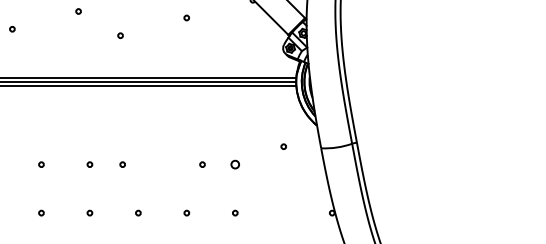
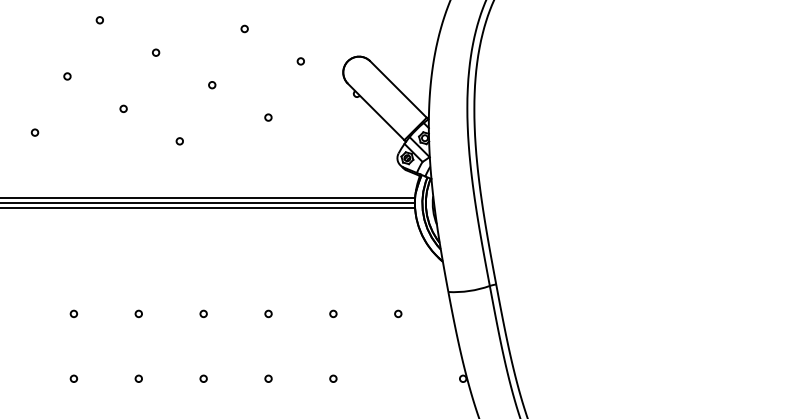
circle: (283, 146) -> (398, 313), moved
circle: (122, 164) -> (203, 313), moved
circle: (202, 164) -> (268, 313), moved
circle: (235, 164) -> (333, 313), size x0.62

